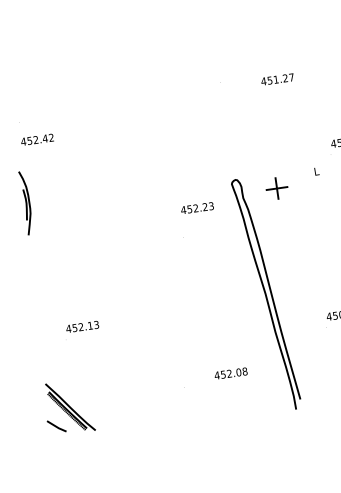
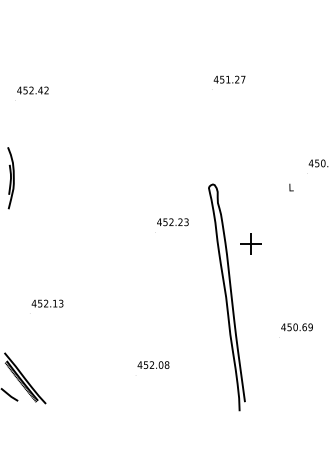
text: (277, 79) -> (229, 79), moved
text: (36, 139) -> (32, 90), moved
part: (276, 187) -> (250, 243), moved
text: (197, 208) -> (172, 222), moved
text: (230, 372) -> (153, 364), moved

